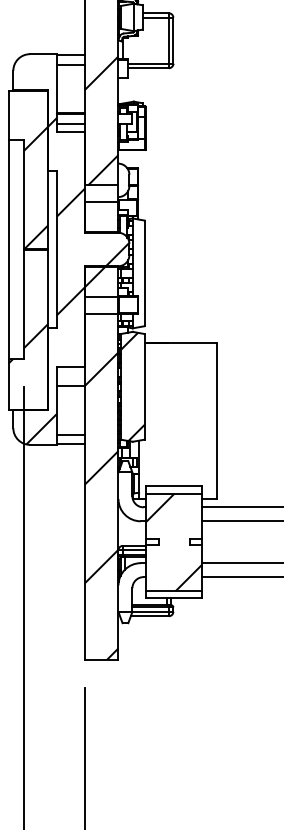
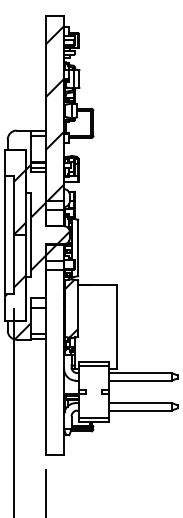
hatch: (102, 506) -> (55, 372), removed
hatch: (173, 541) -> (93, 391), removed

